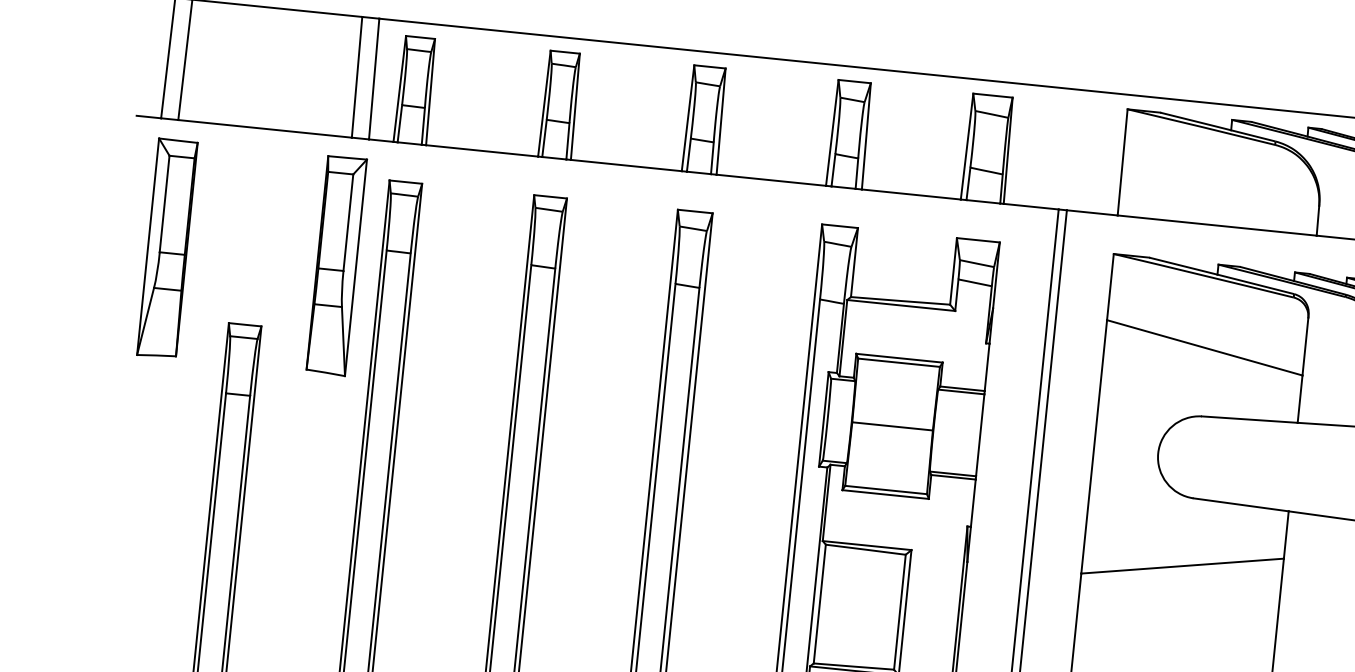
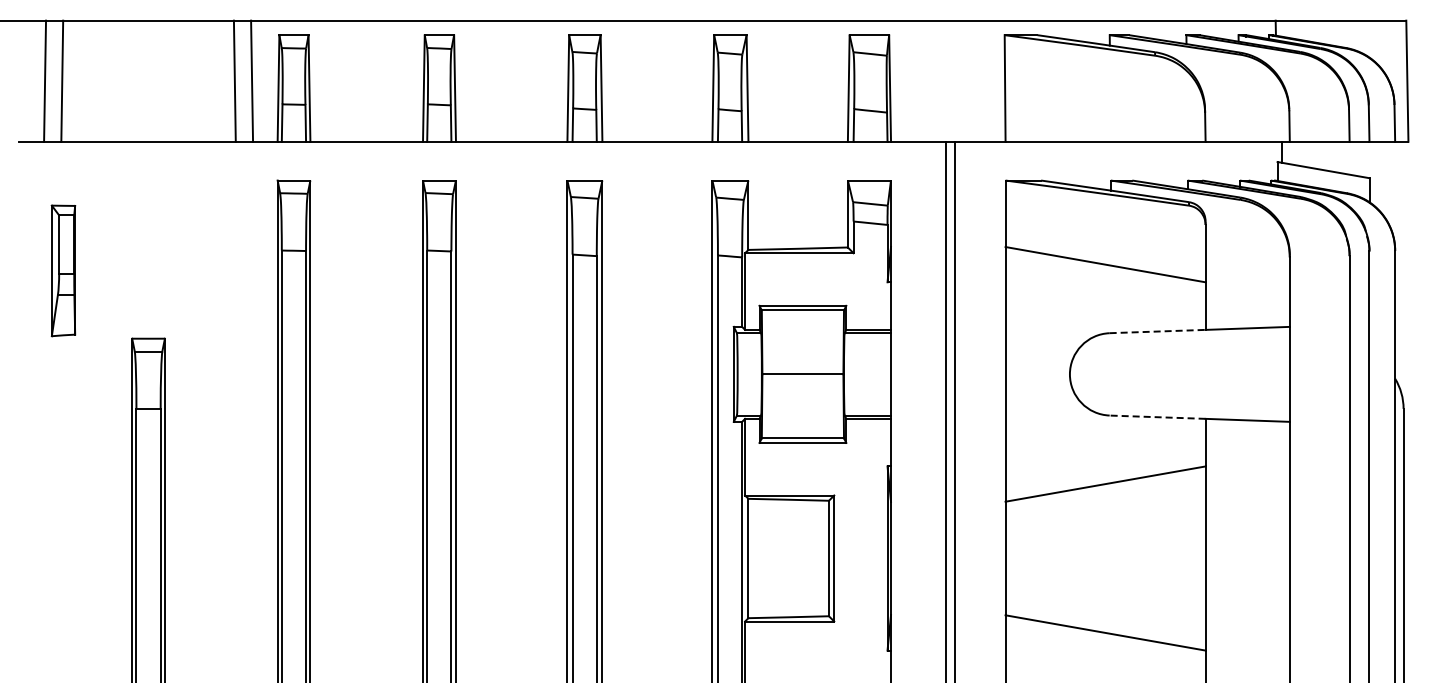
part: (167, 248) -> (63, 270), size x0.6
part: (336, 265) -> (233, 270), removed
line: (1250, 419) -> (1158, 331), solid -> dashed
line: (1240, 505) -> (1157, 417), solid -> dashed

